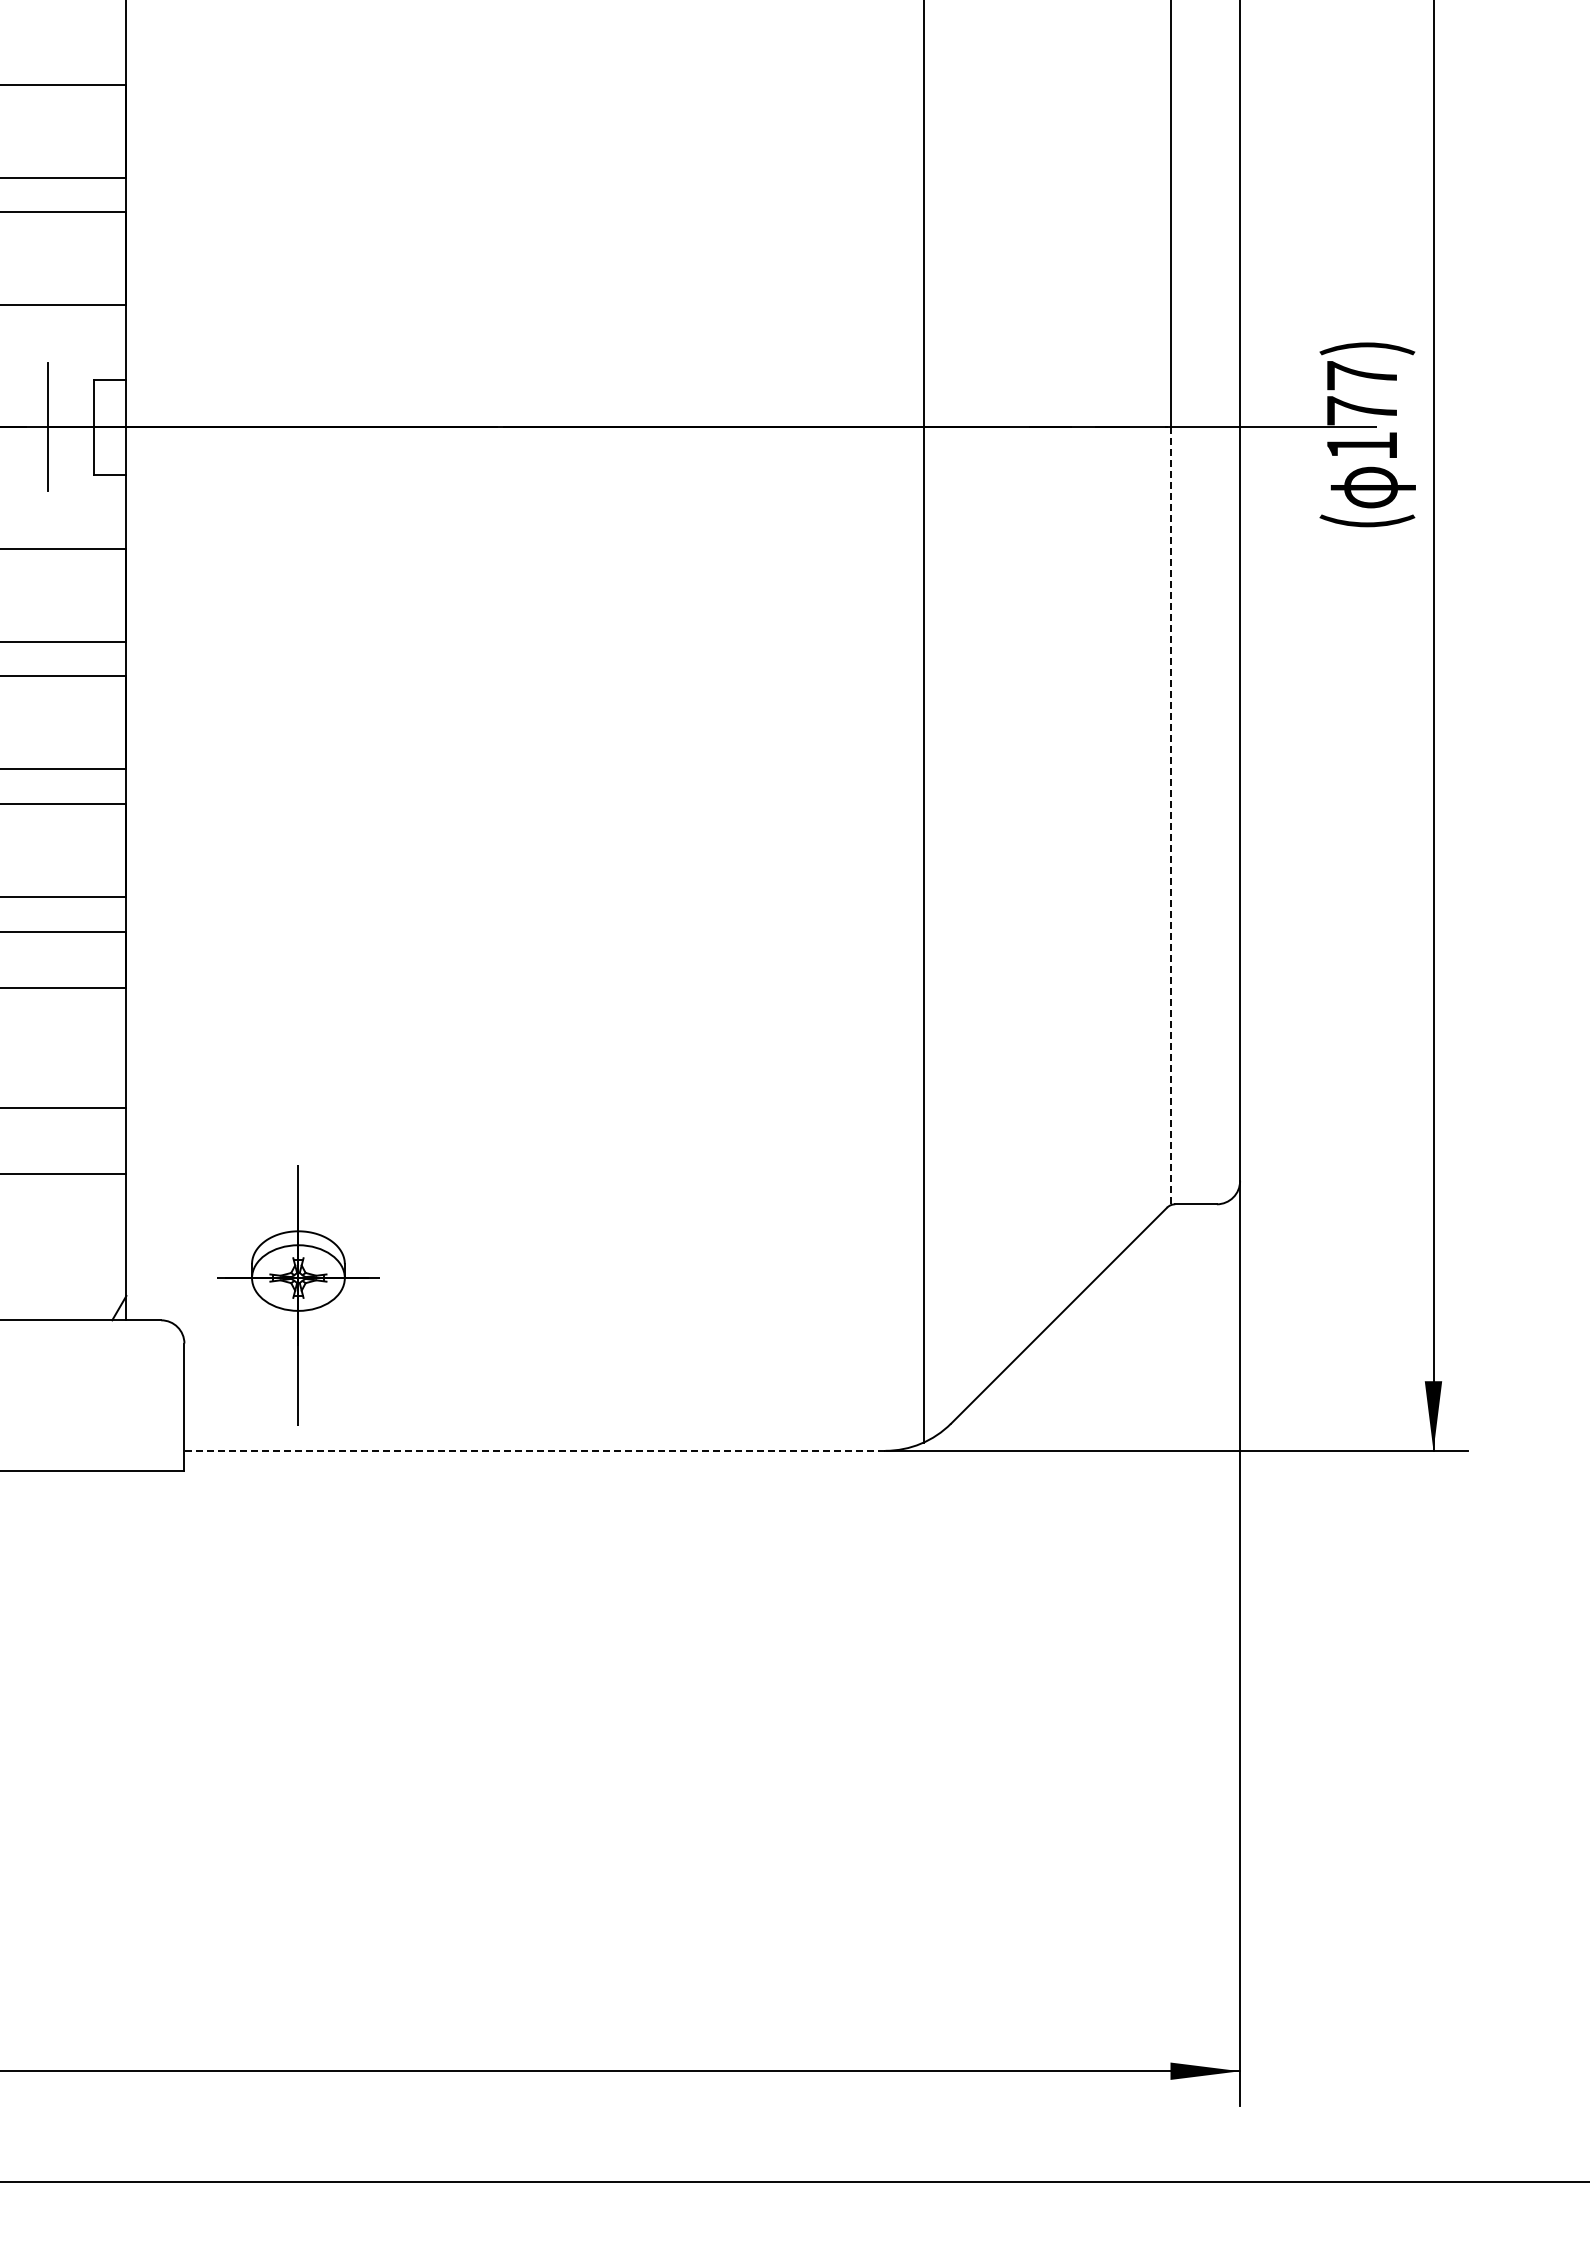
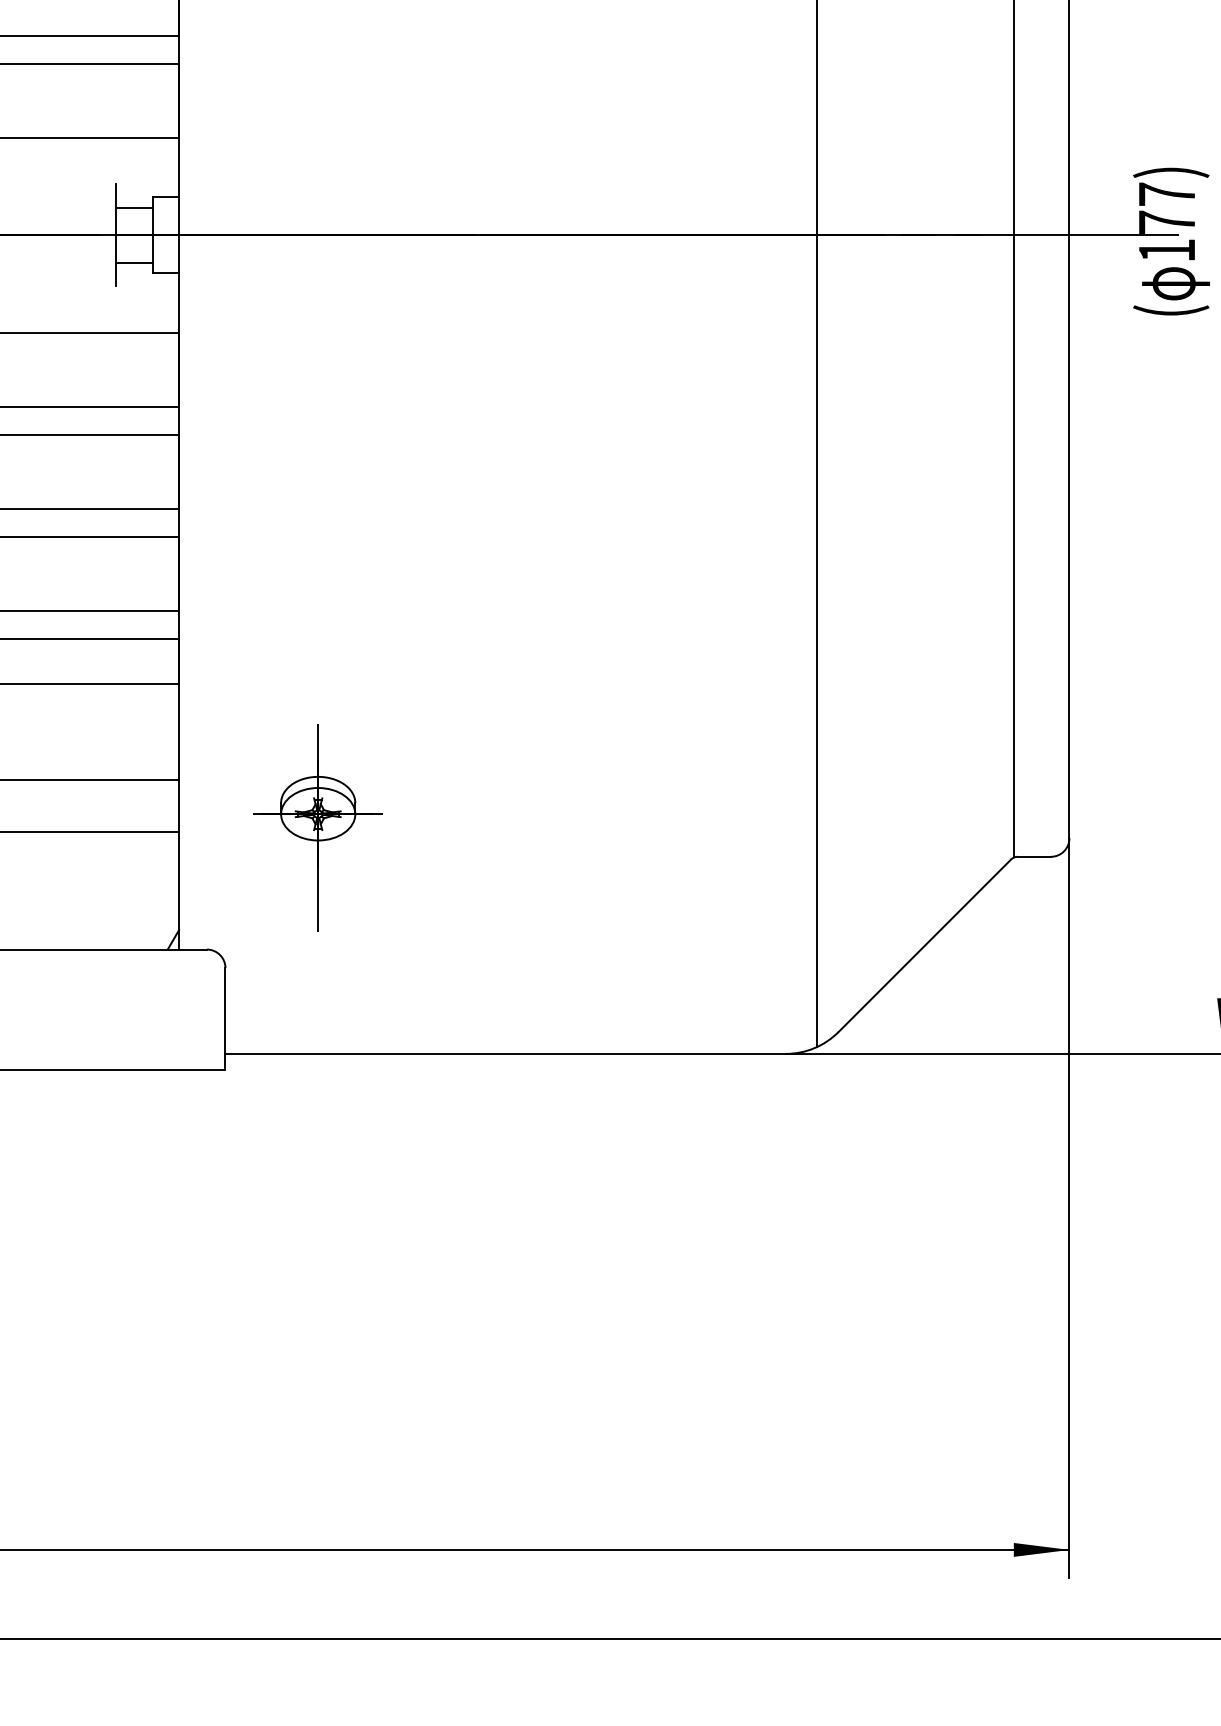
line: (70, 392) -> (134, 207), added
line: (70, 461) -> (134, 262), added
line: (1170, 815) -> (1013, 545), dashed -> solid
part: (298, 1295) -> (318, 828), moved
line: (534, 1450) -> (505, 1053), dashed -> solid

